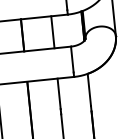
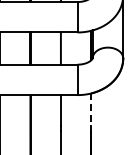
line: (89, 90) -> (91, 110), solid -> dashed

